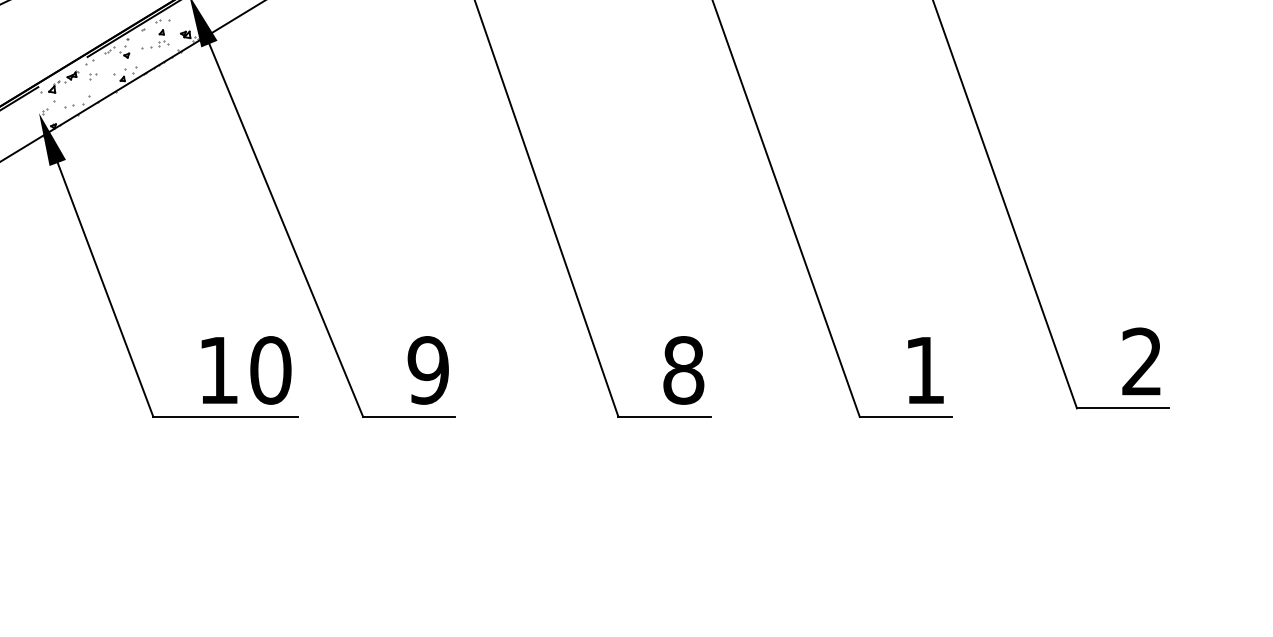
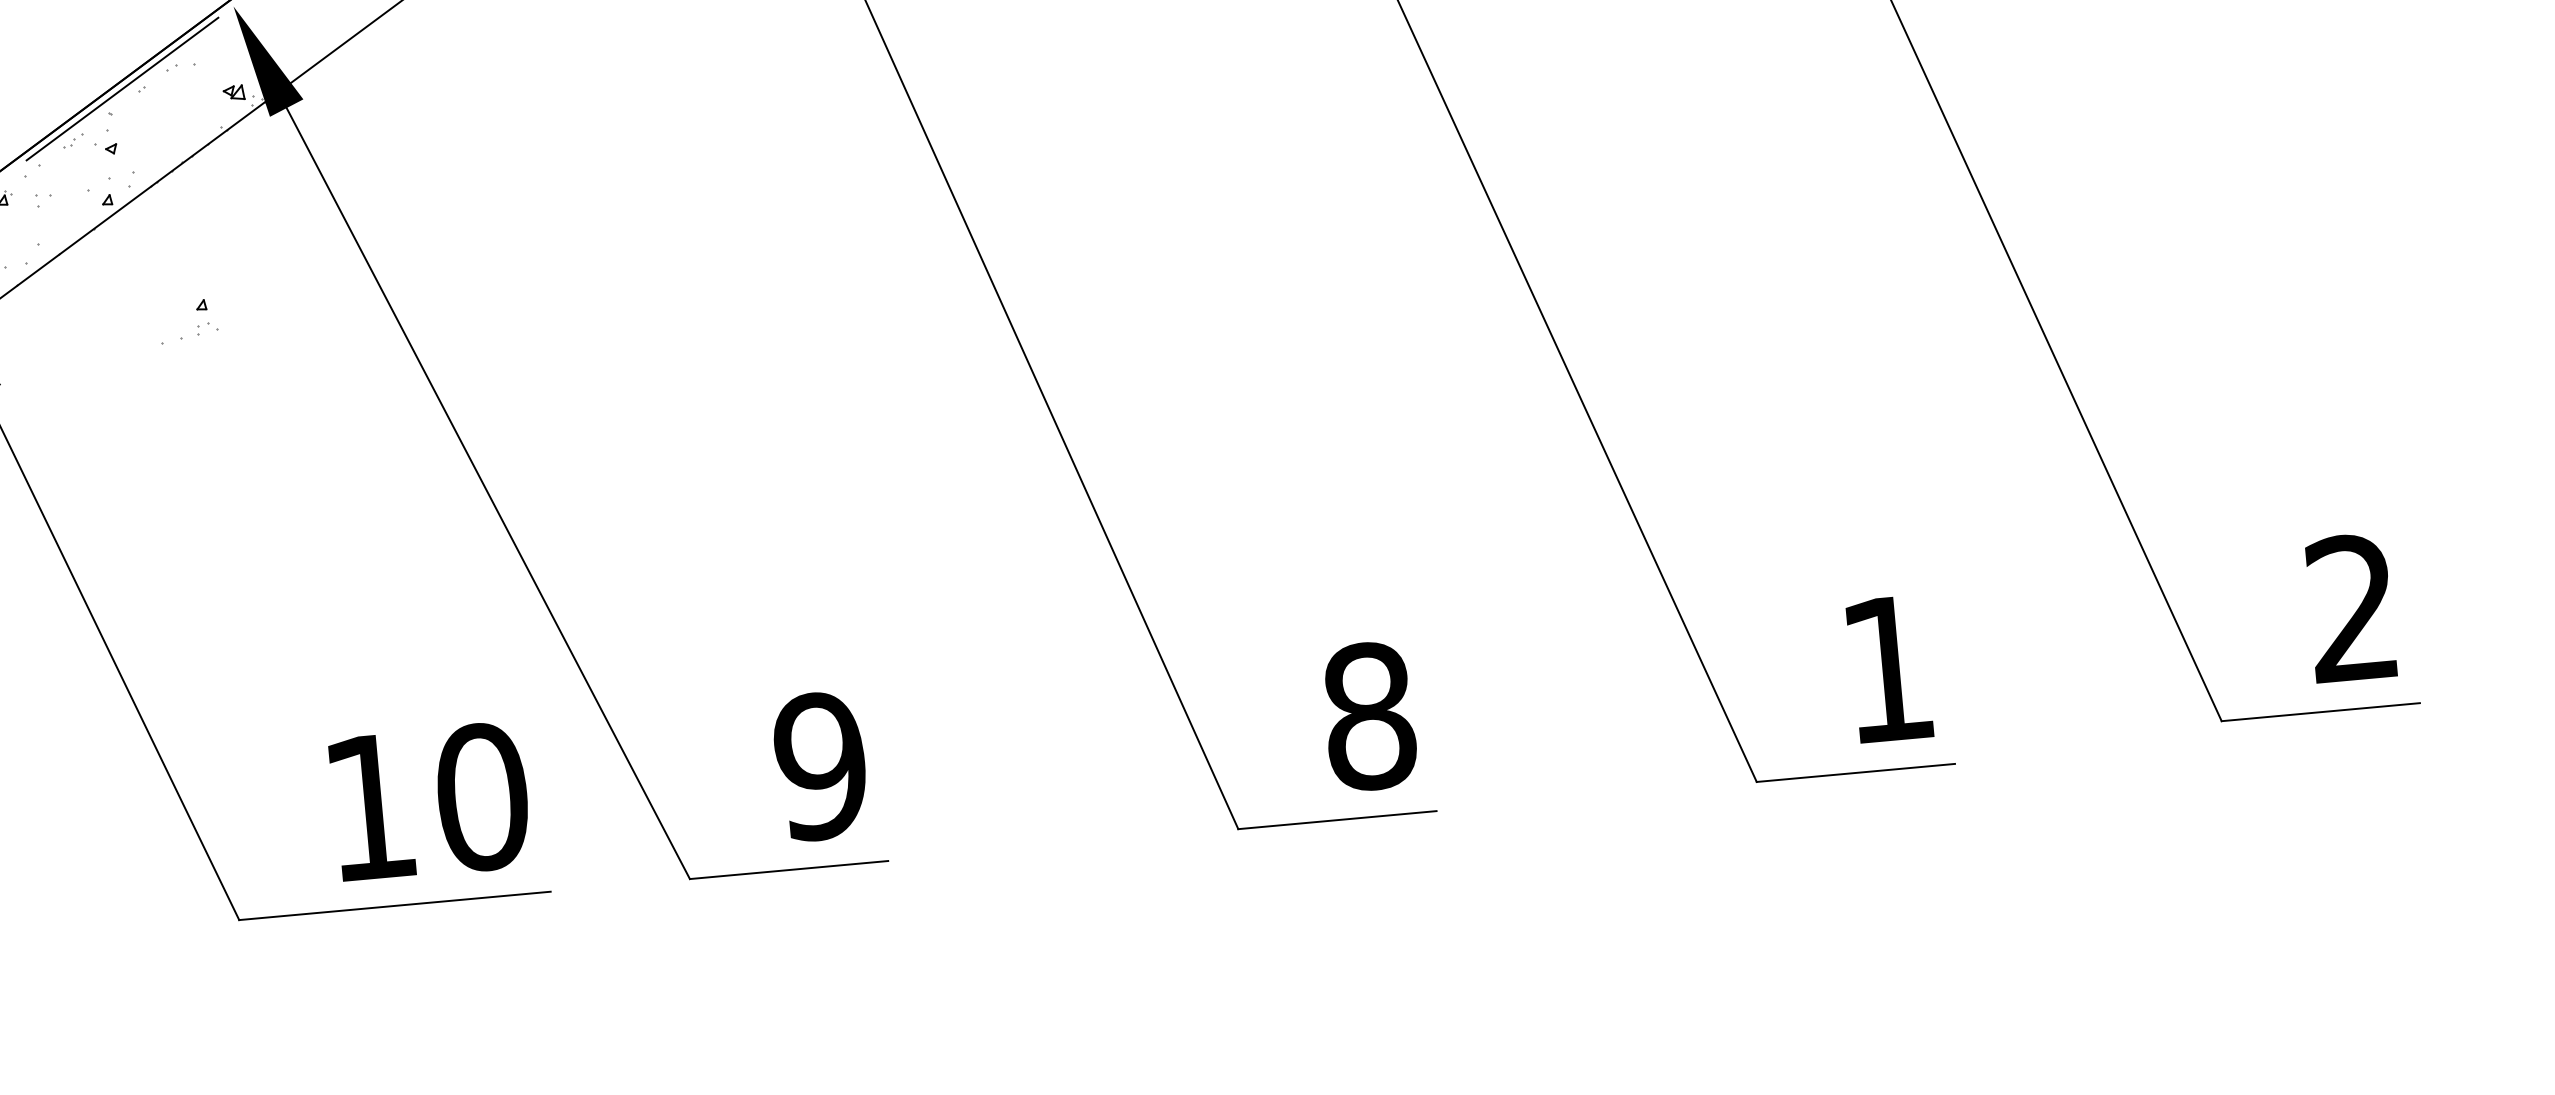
part: (155, 39) -> (189, 321), moved

